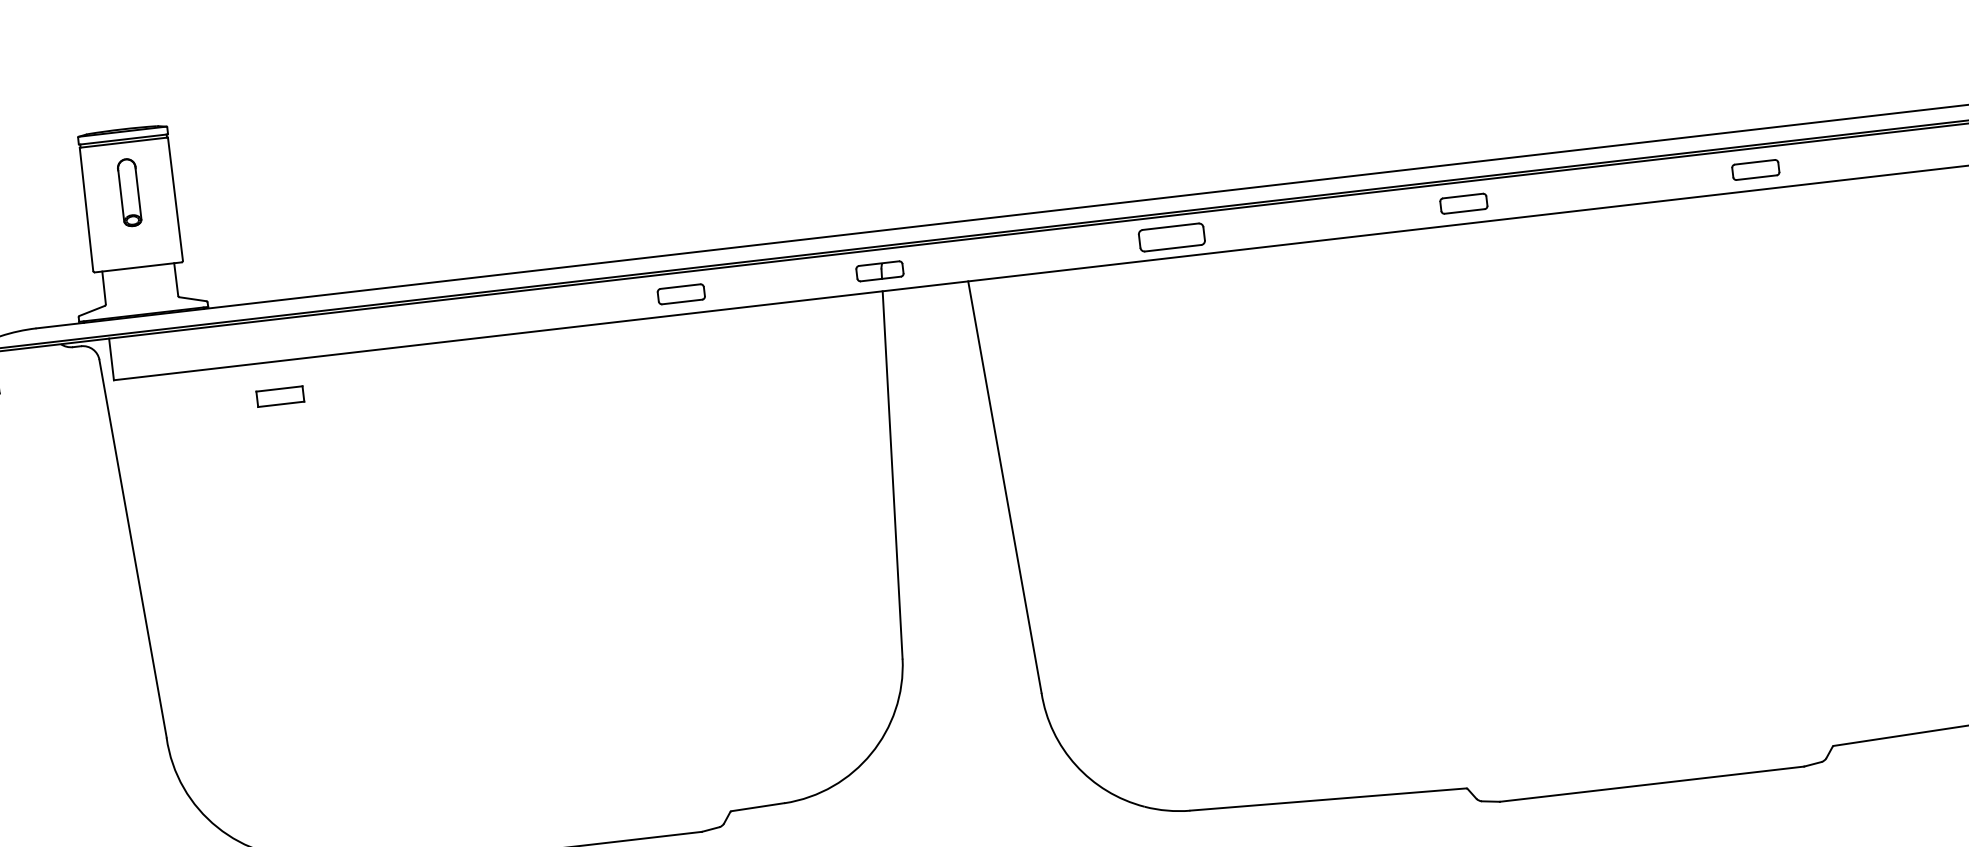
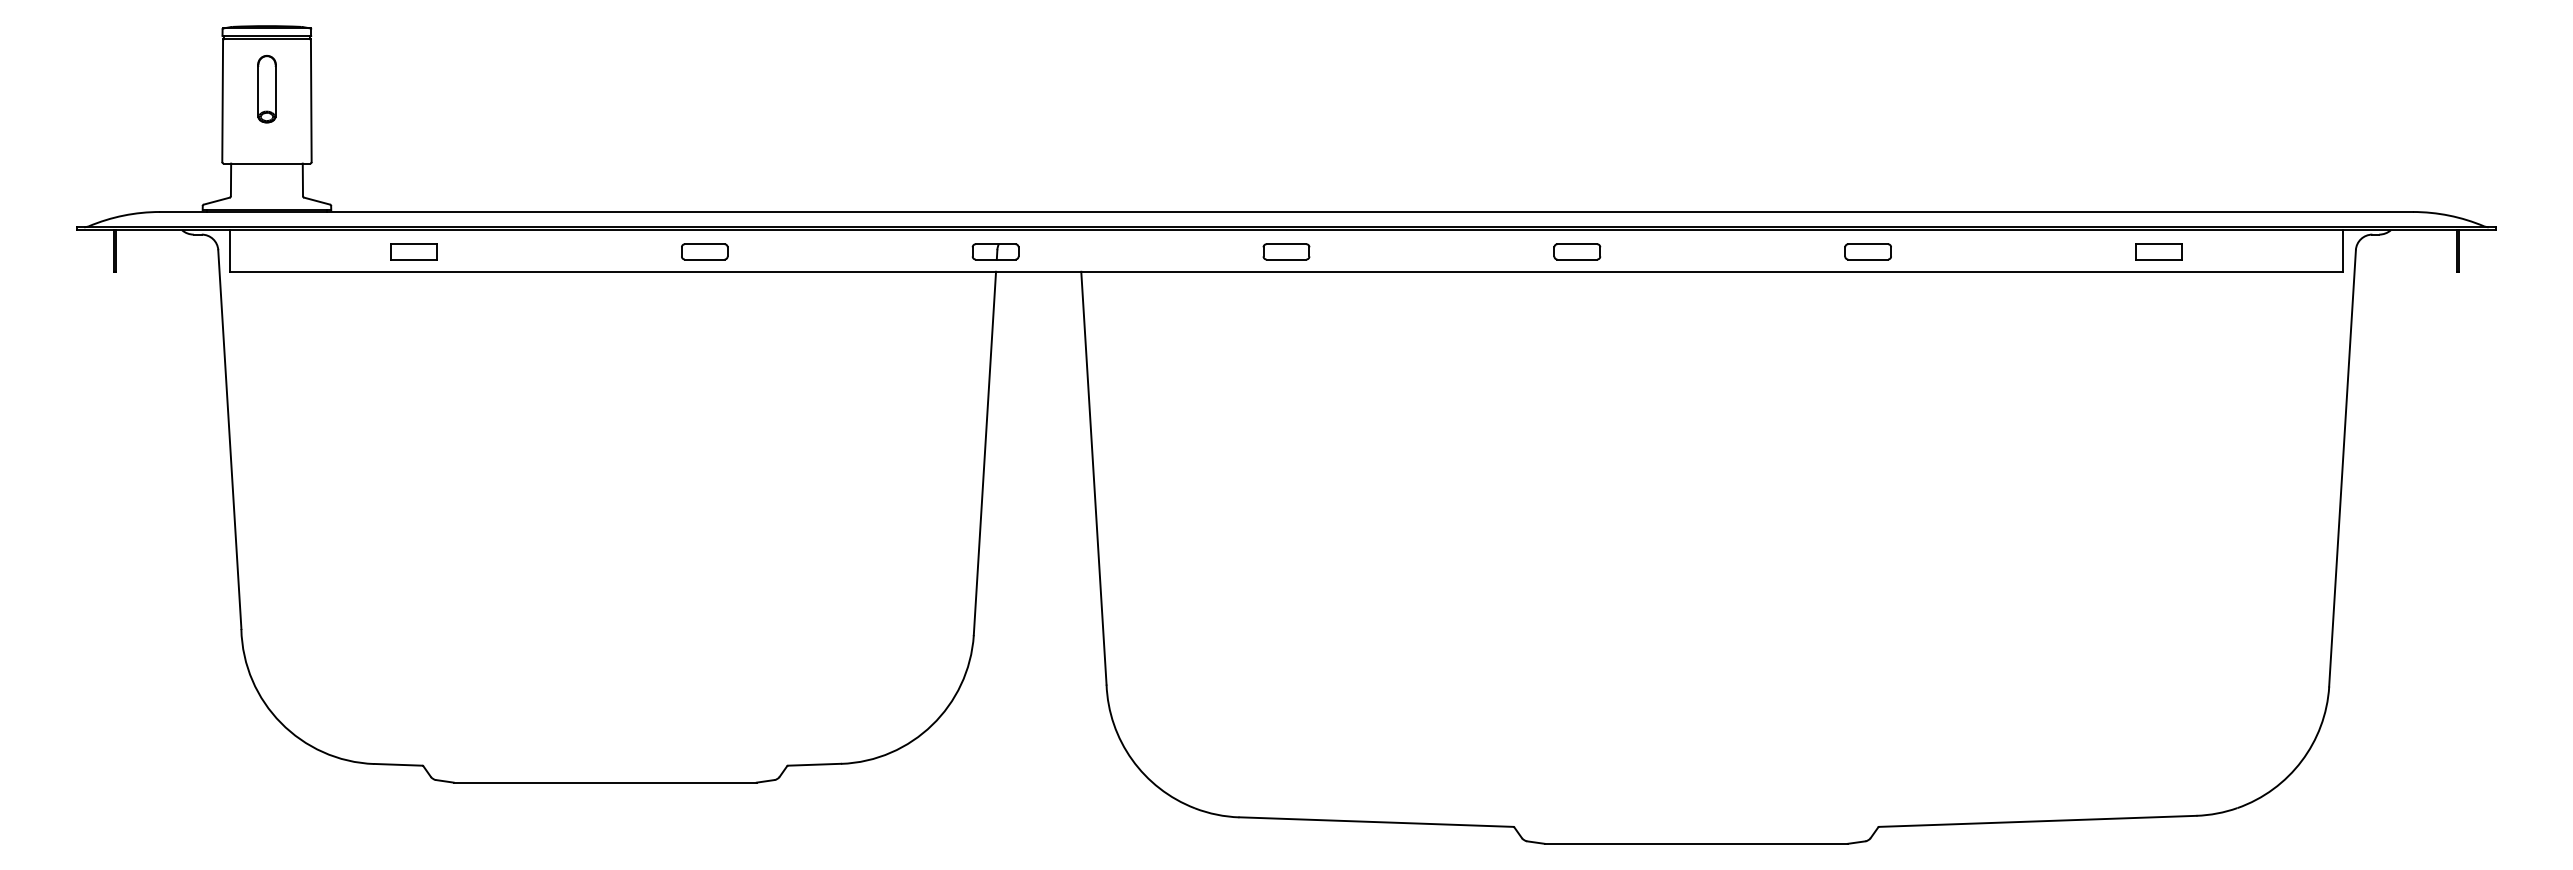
part: (1171, 237) -> (1286, 251), size x0.71
part: (681, 293) -> (704, 251), moved
part: (279, 396) -> (413, 251), moved

